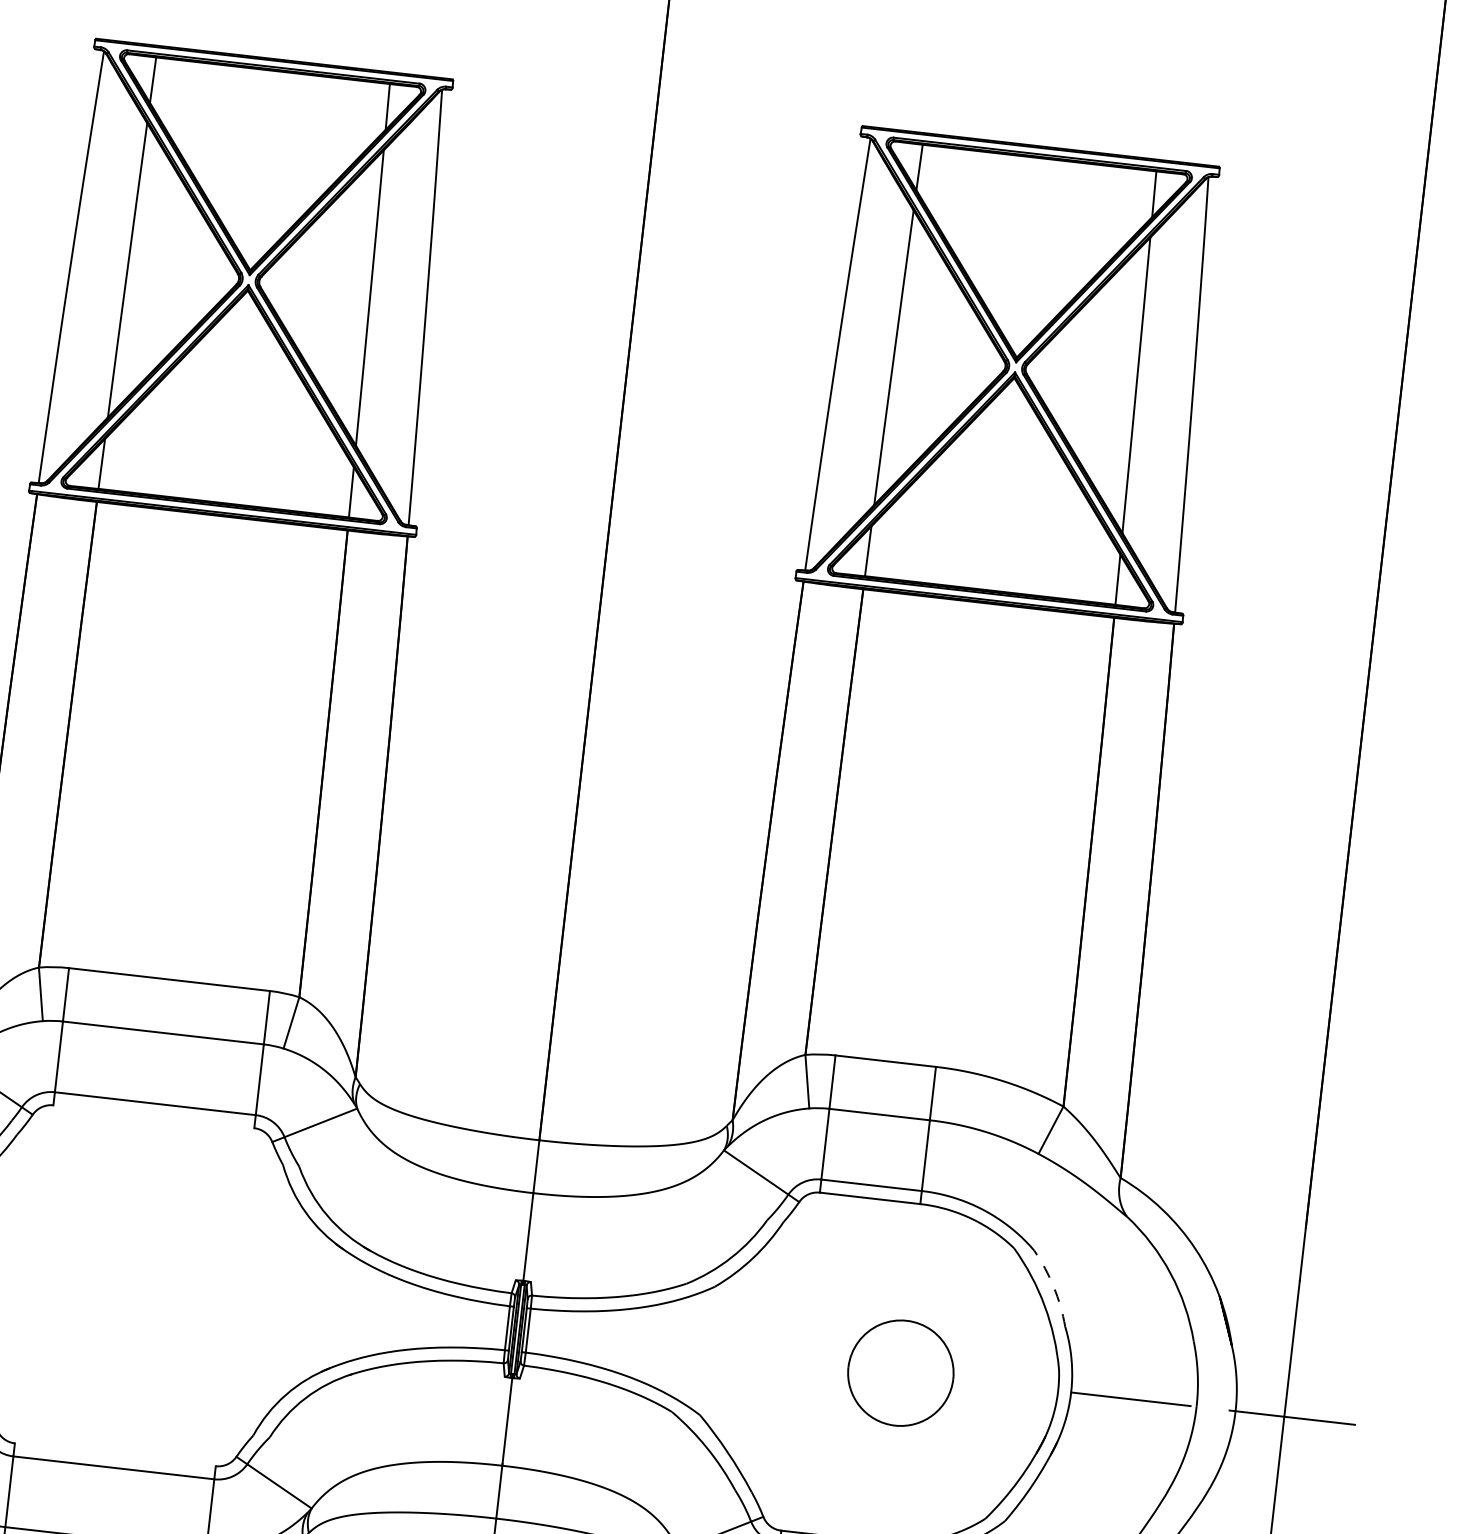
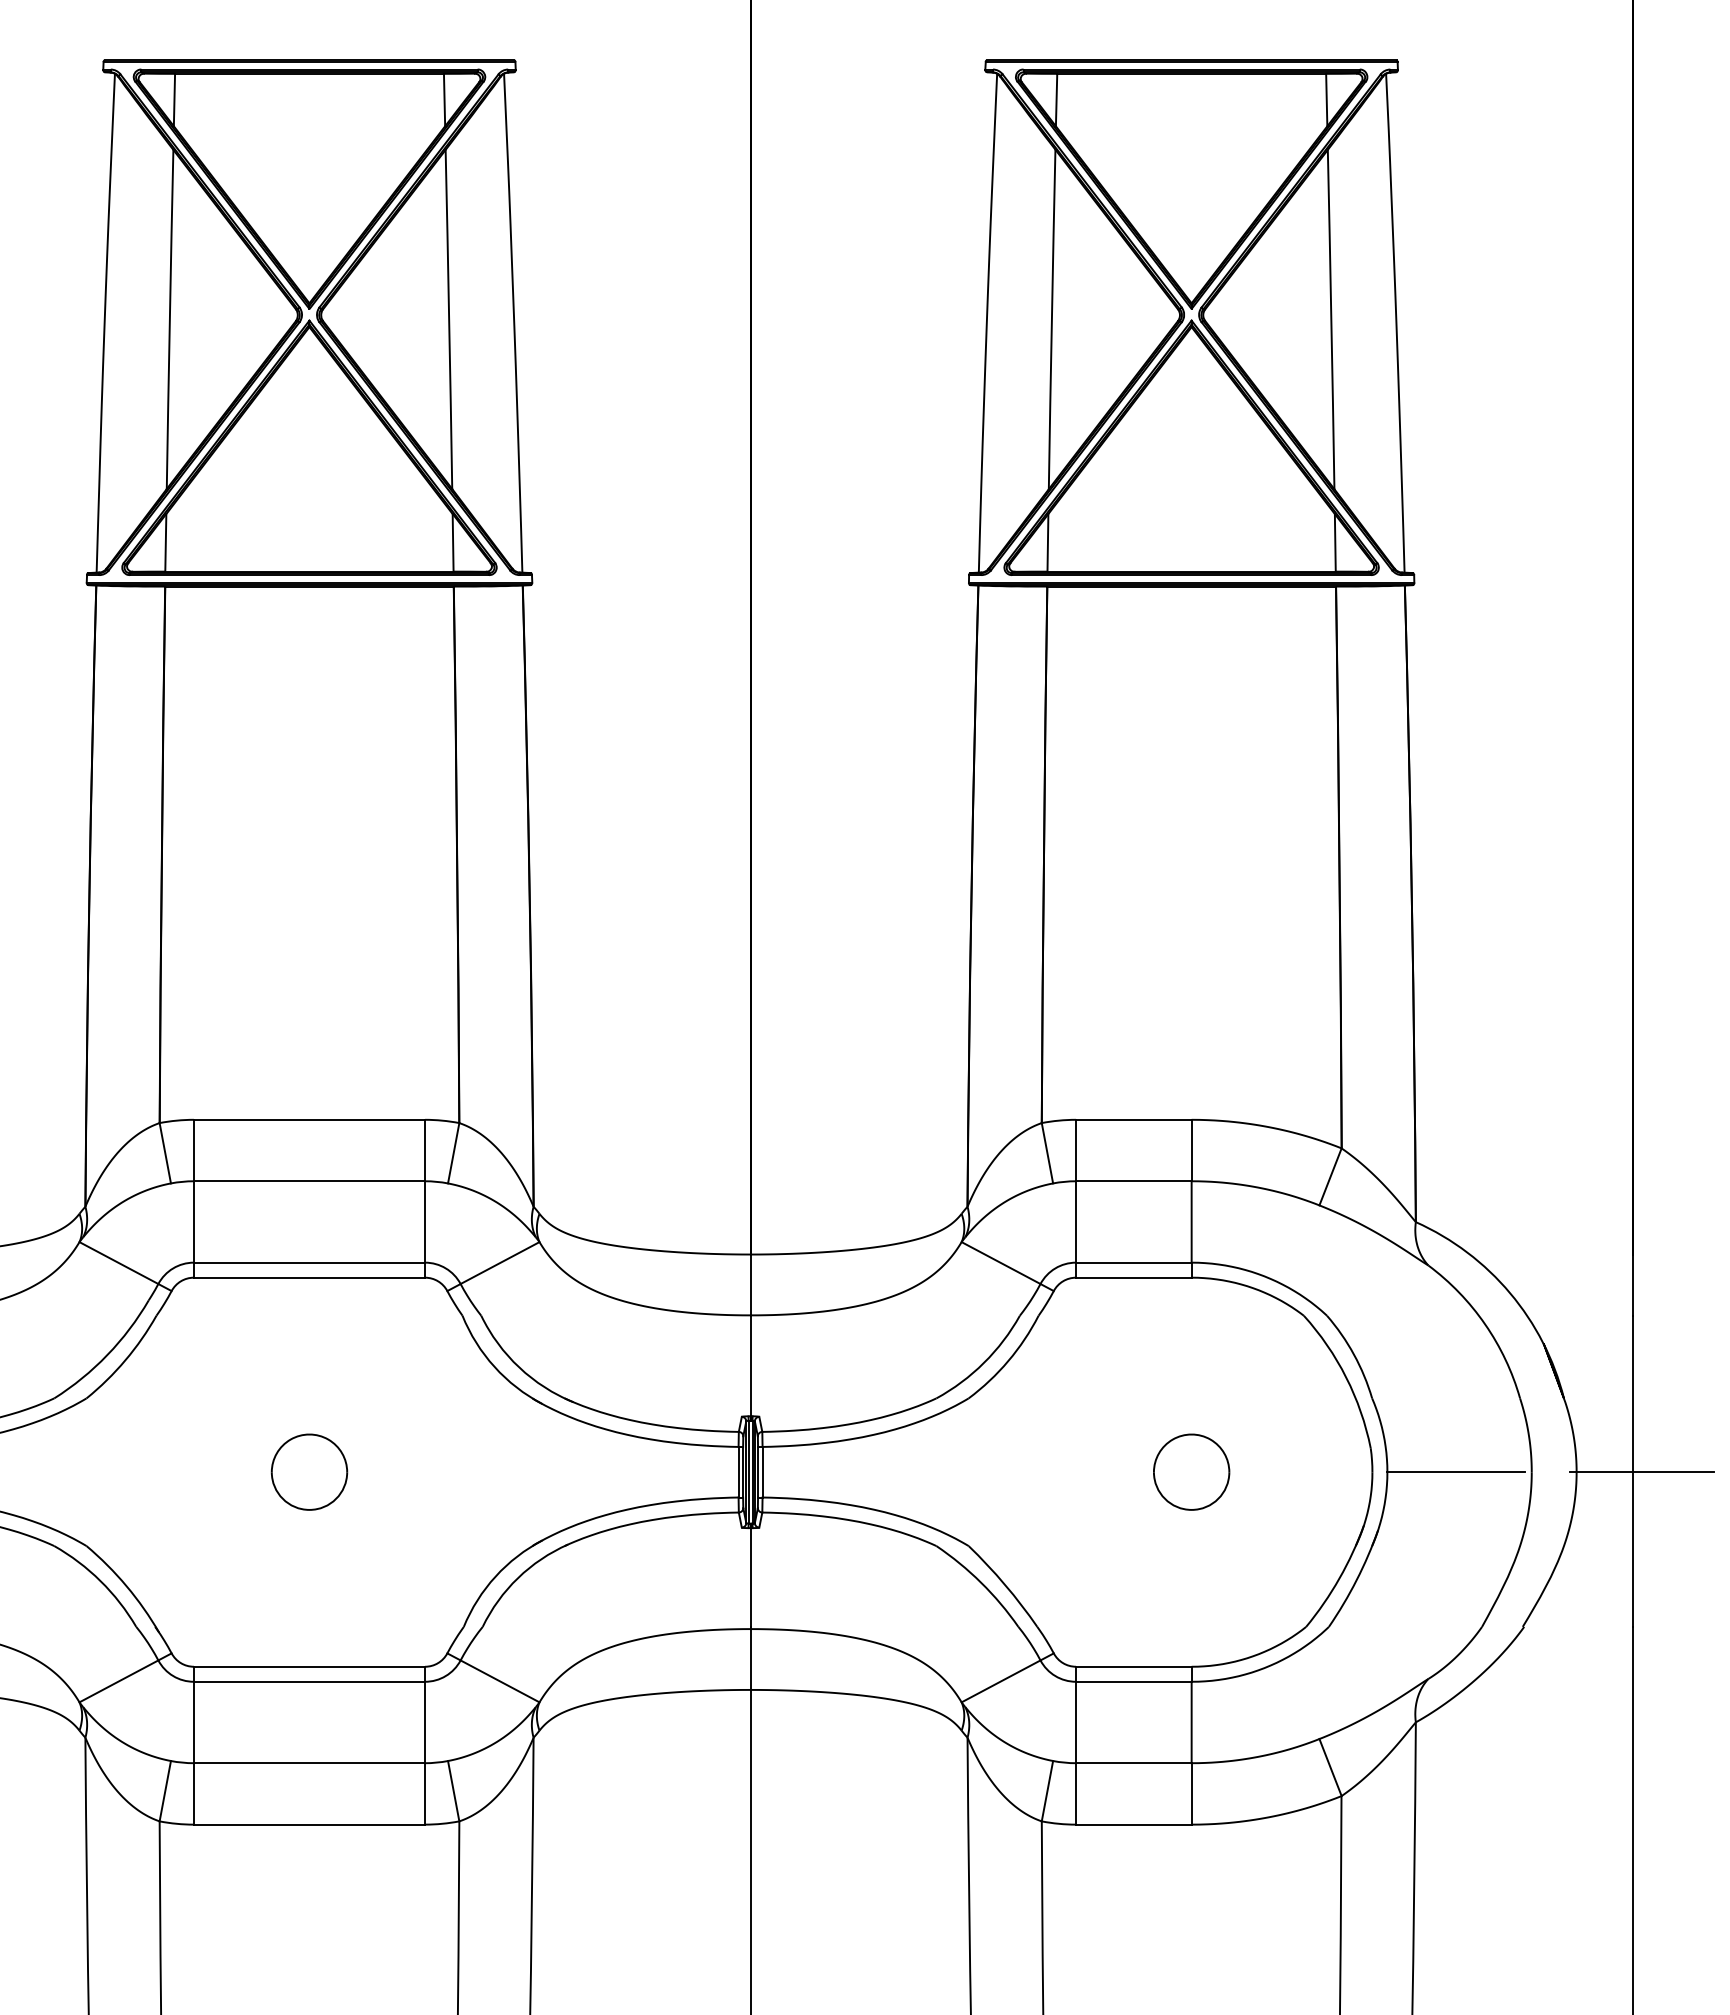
line: (153, 1116) -> (309, 1277), added
part: (134, 1285) -> (309, 1471), added
arc: (1054, 1286) -> (1354, 1354), dashed -> solid
part: (901, 1372) -> (1191, 1471), size x0.62
line: (115, 1454) -> (309, 1666), added

